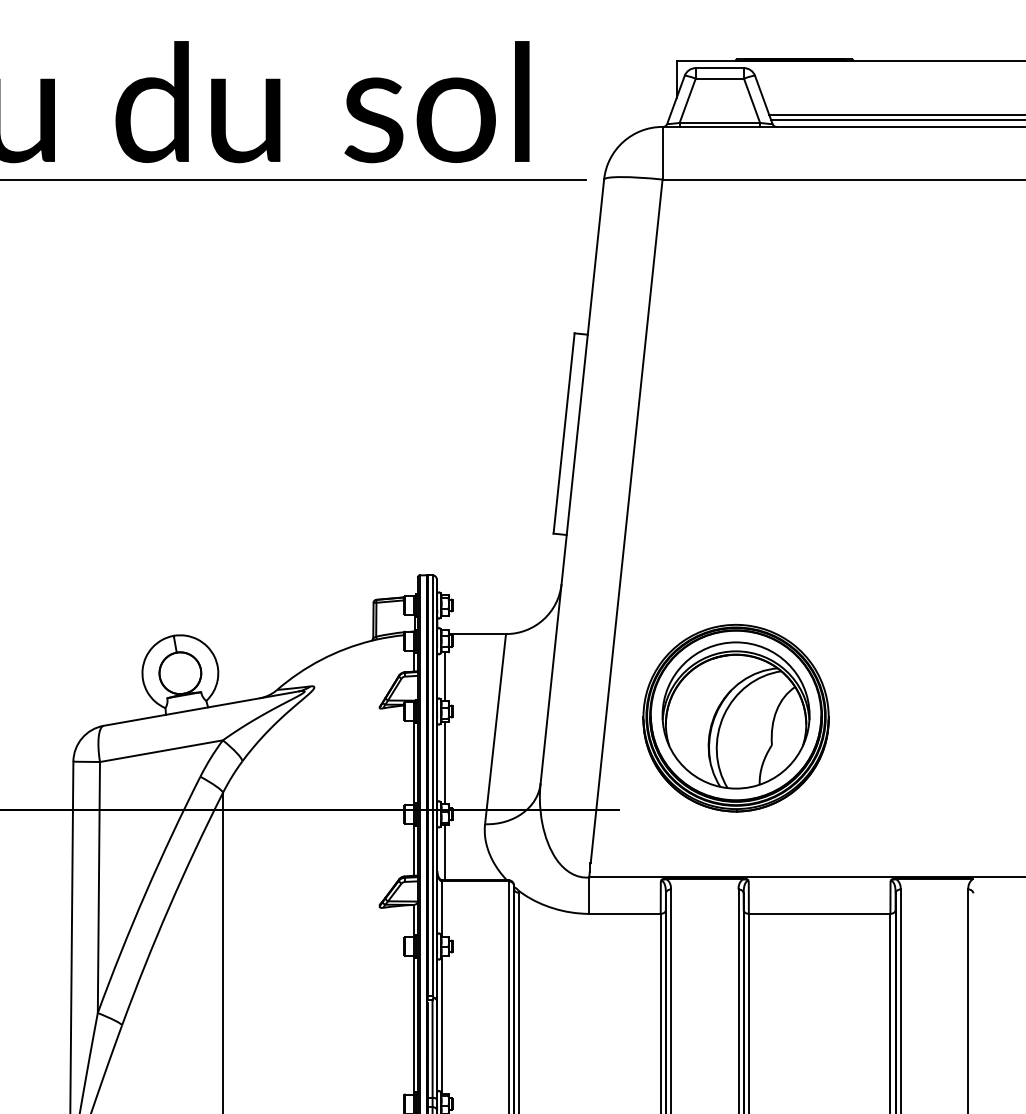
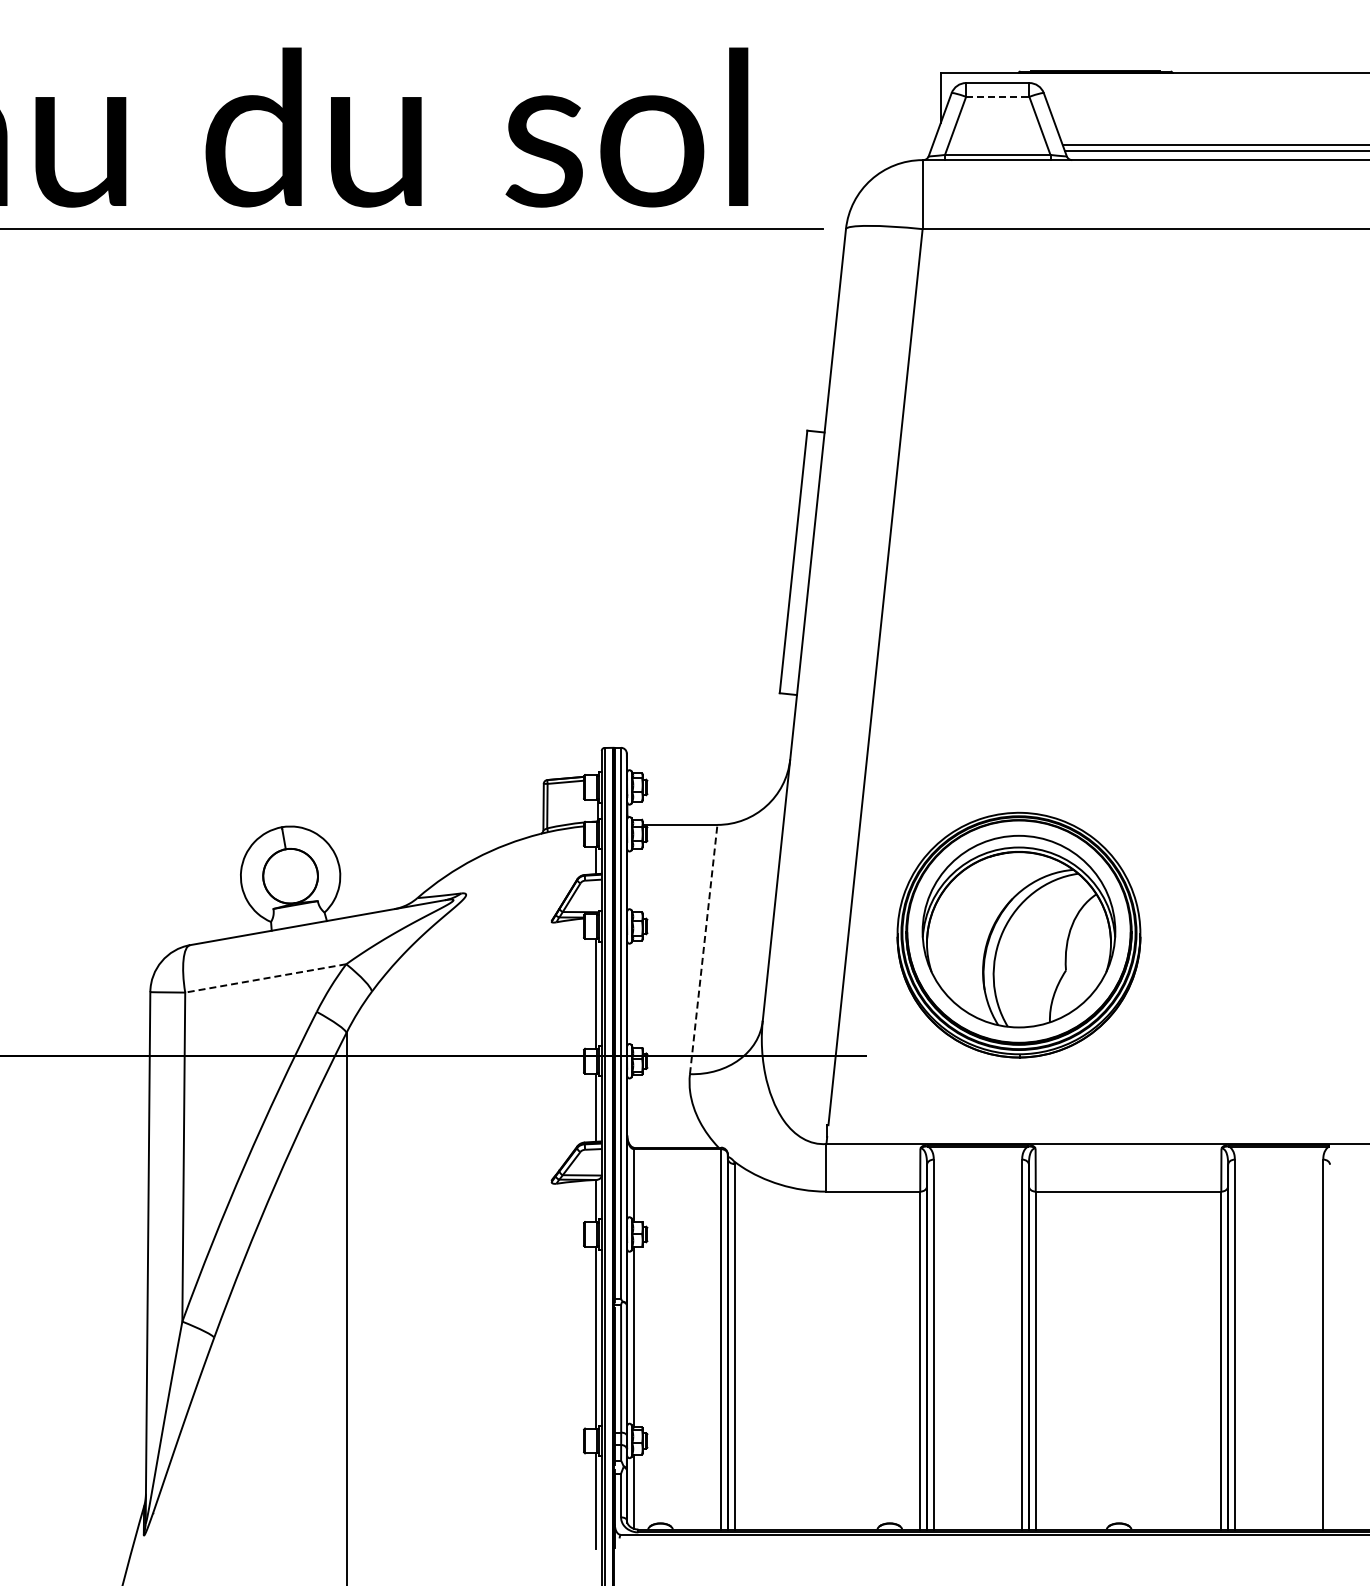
line: (719, 78) -> (997, 96), solid -> dashed
line: (445, 676) -> (637, 880), removed
line: (495, 729) -> (703, 949), solid -> dashed
line: (161, 751) -> (265, 978), solid -> dashed
line: (445, 762) -> (637, 993), removed
line: (445, 851) -> (637, 1110), removed

